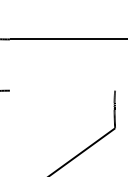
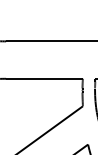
line: (62, 90) -> (44, 78), added

